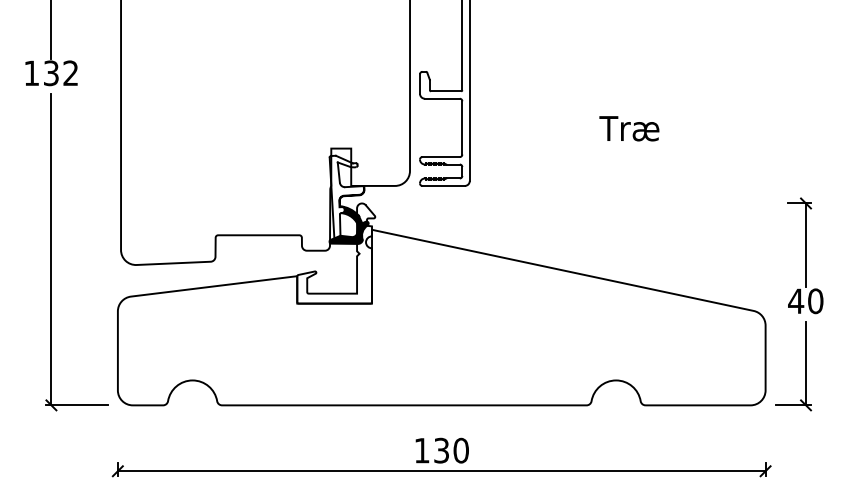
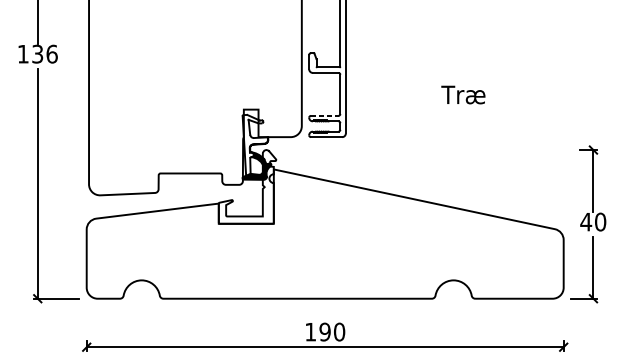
text: (70, 73) -> (51, 54), 132 -> 136
line: (441, 157) -> (325, 116), solid -> dashed
text: (441, 450) -> (325, 331), 130 -> 190

